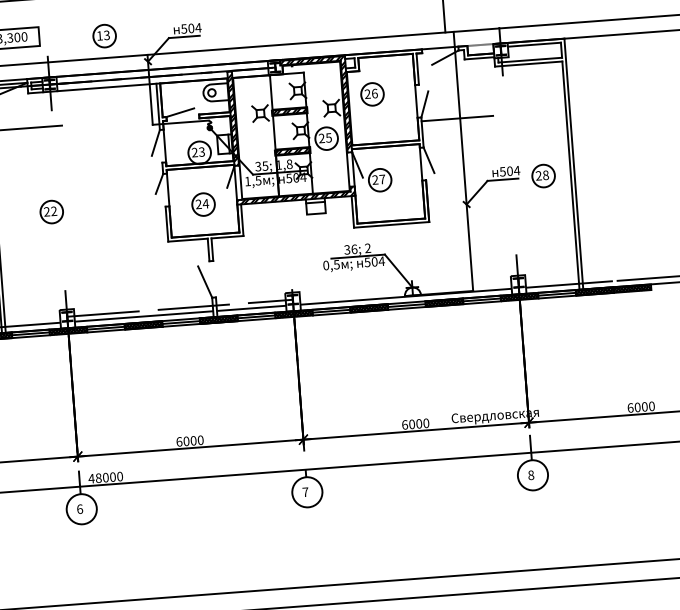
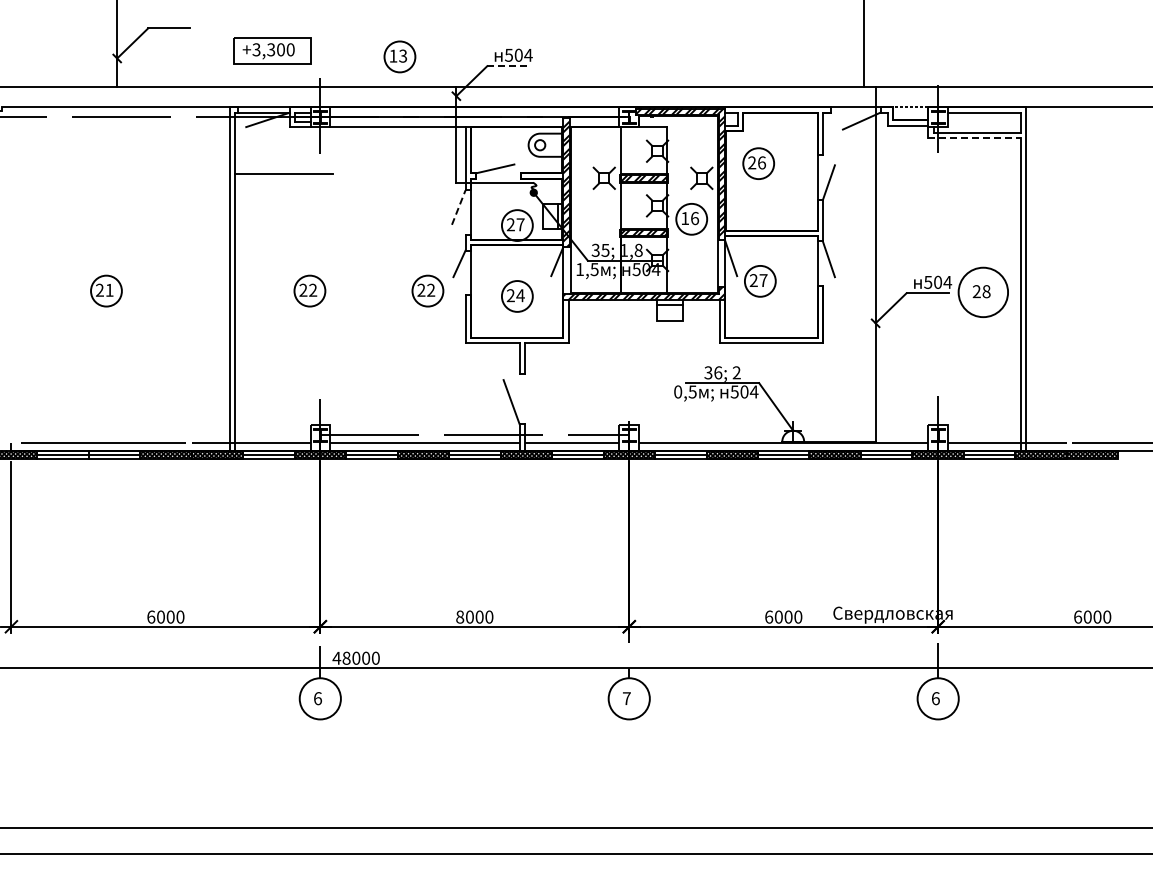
line: (184, 37) -> (508, 66), solid -> dashed
line: (528, 64) -> (974, 138), solid -> dashed
line: (457, 118) -> (871, 205), removed
text: (325, 138) -> (690, 218), 25 -> 16
line: (155, 142) -> (458, 207), solid -> dashed
text: (201, 151) -> (520, 224), 23 -> 27
circle: (543, 176) -> (982, 292), size x1.6
part: (137, 205) -> (427, 290), added
text: (179, 441) -> (460, 616), 6000 -> 8000
text: (530, 475) -> (935, 698), 8 -> 6

